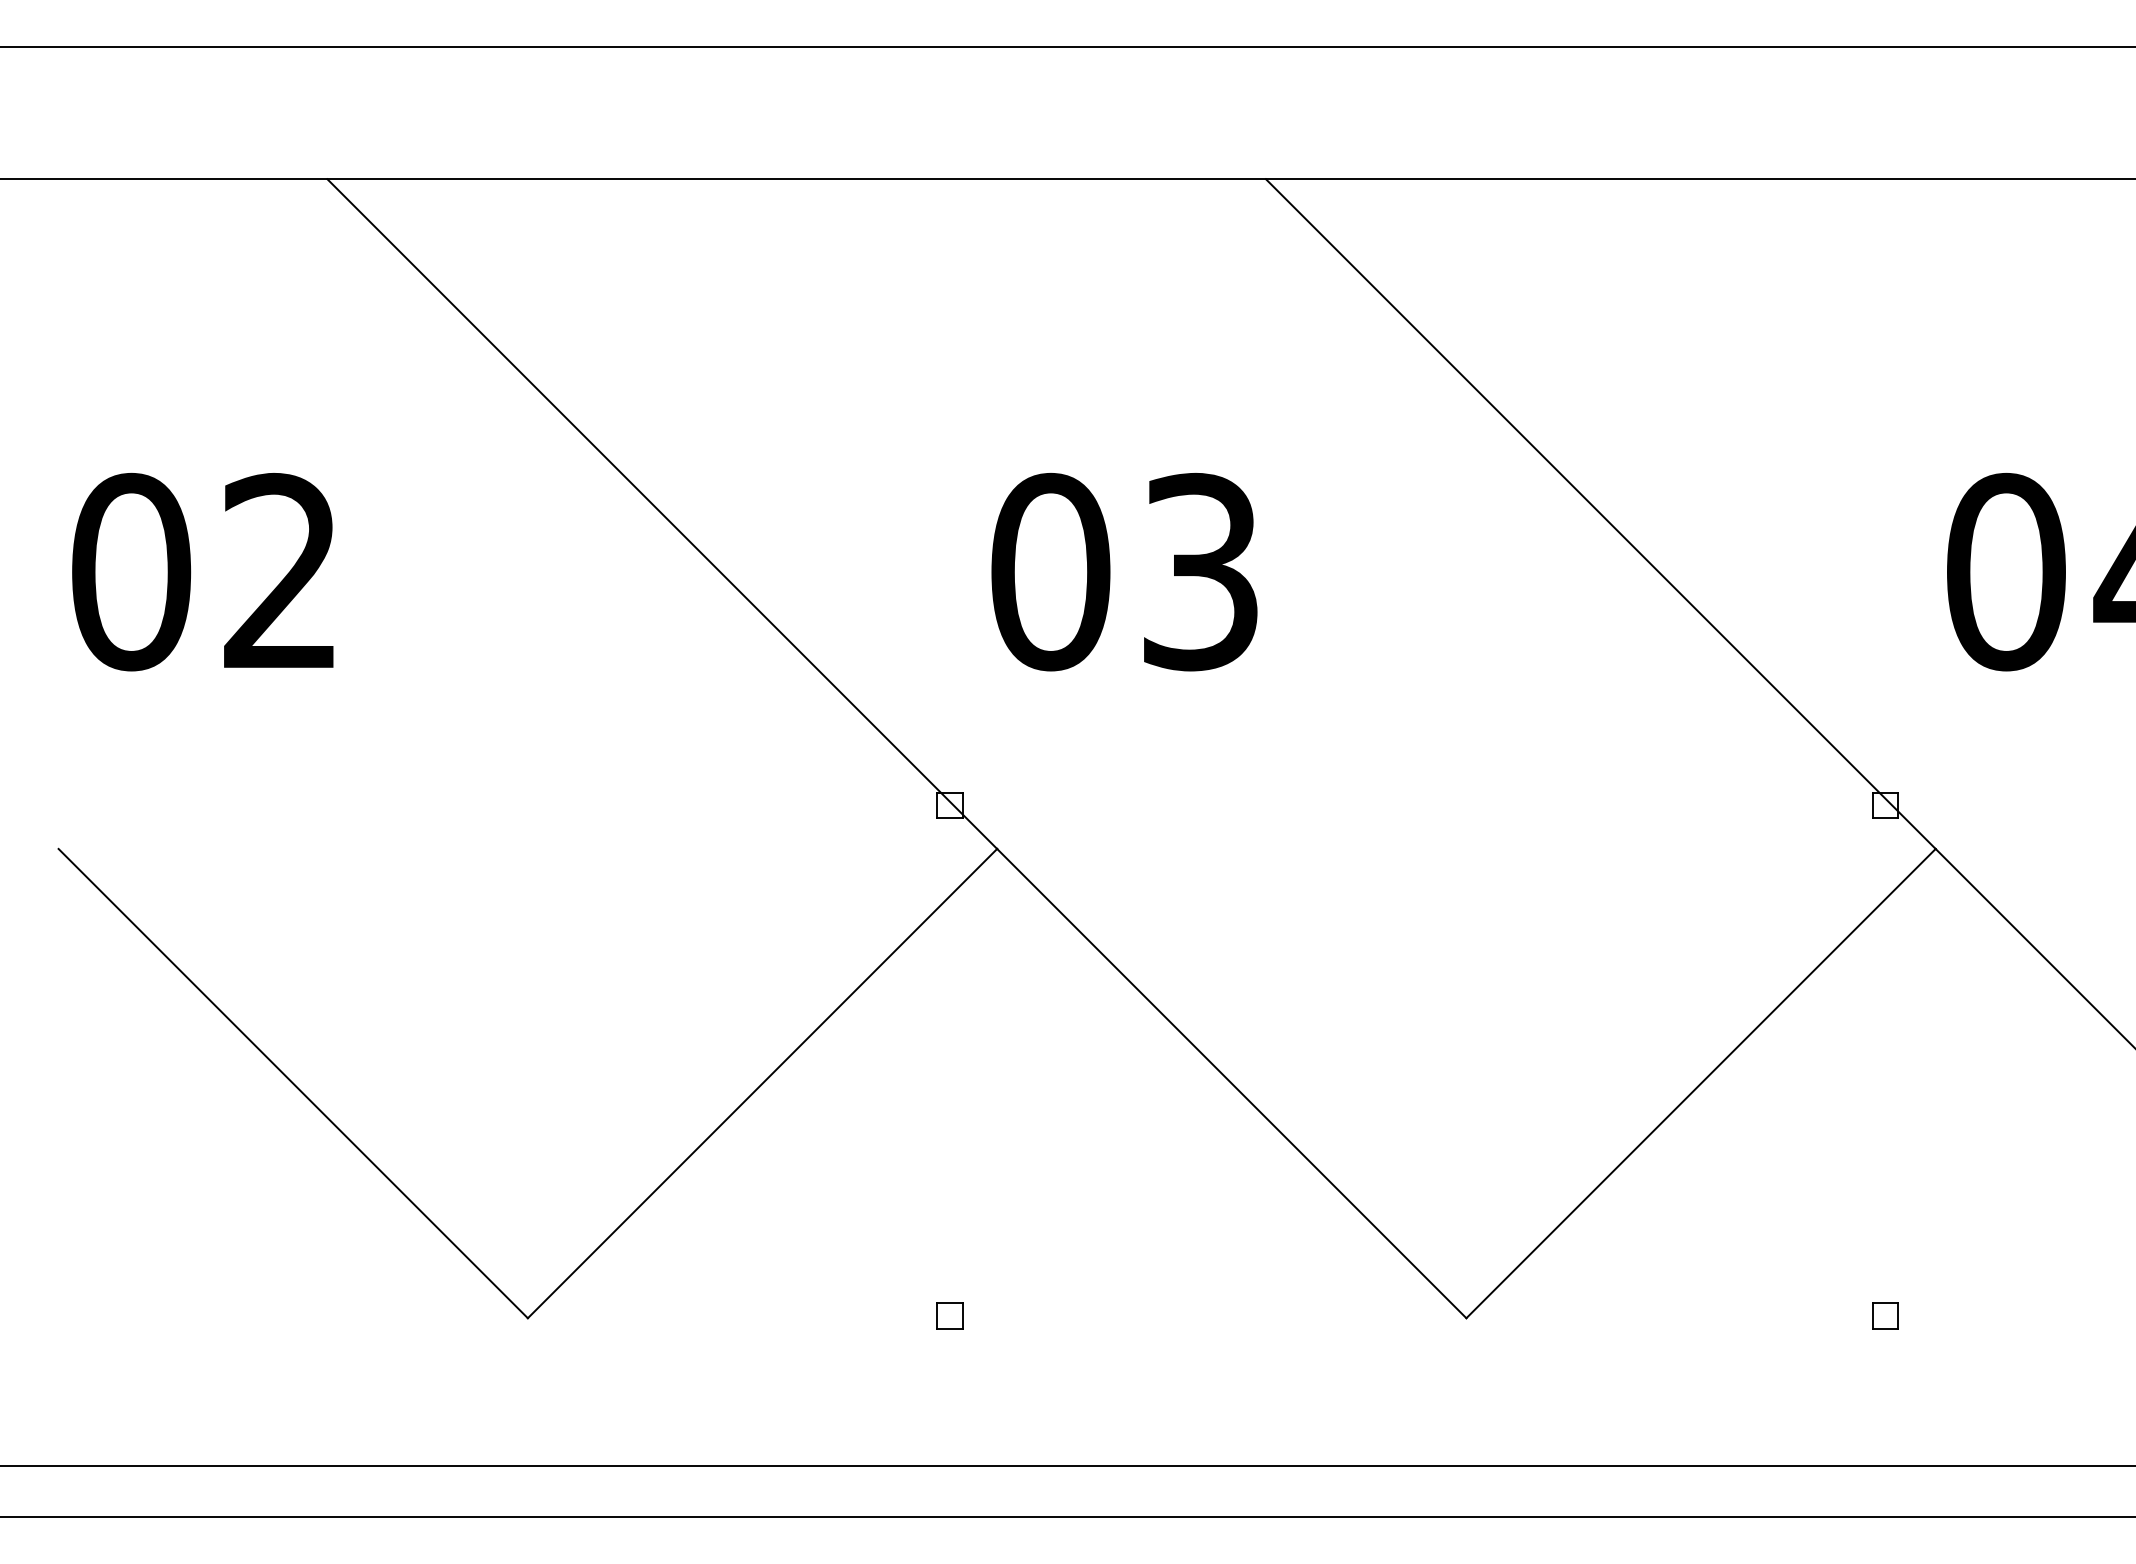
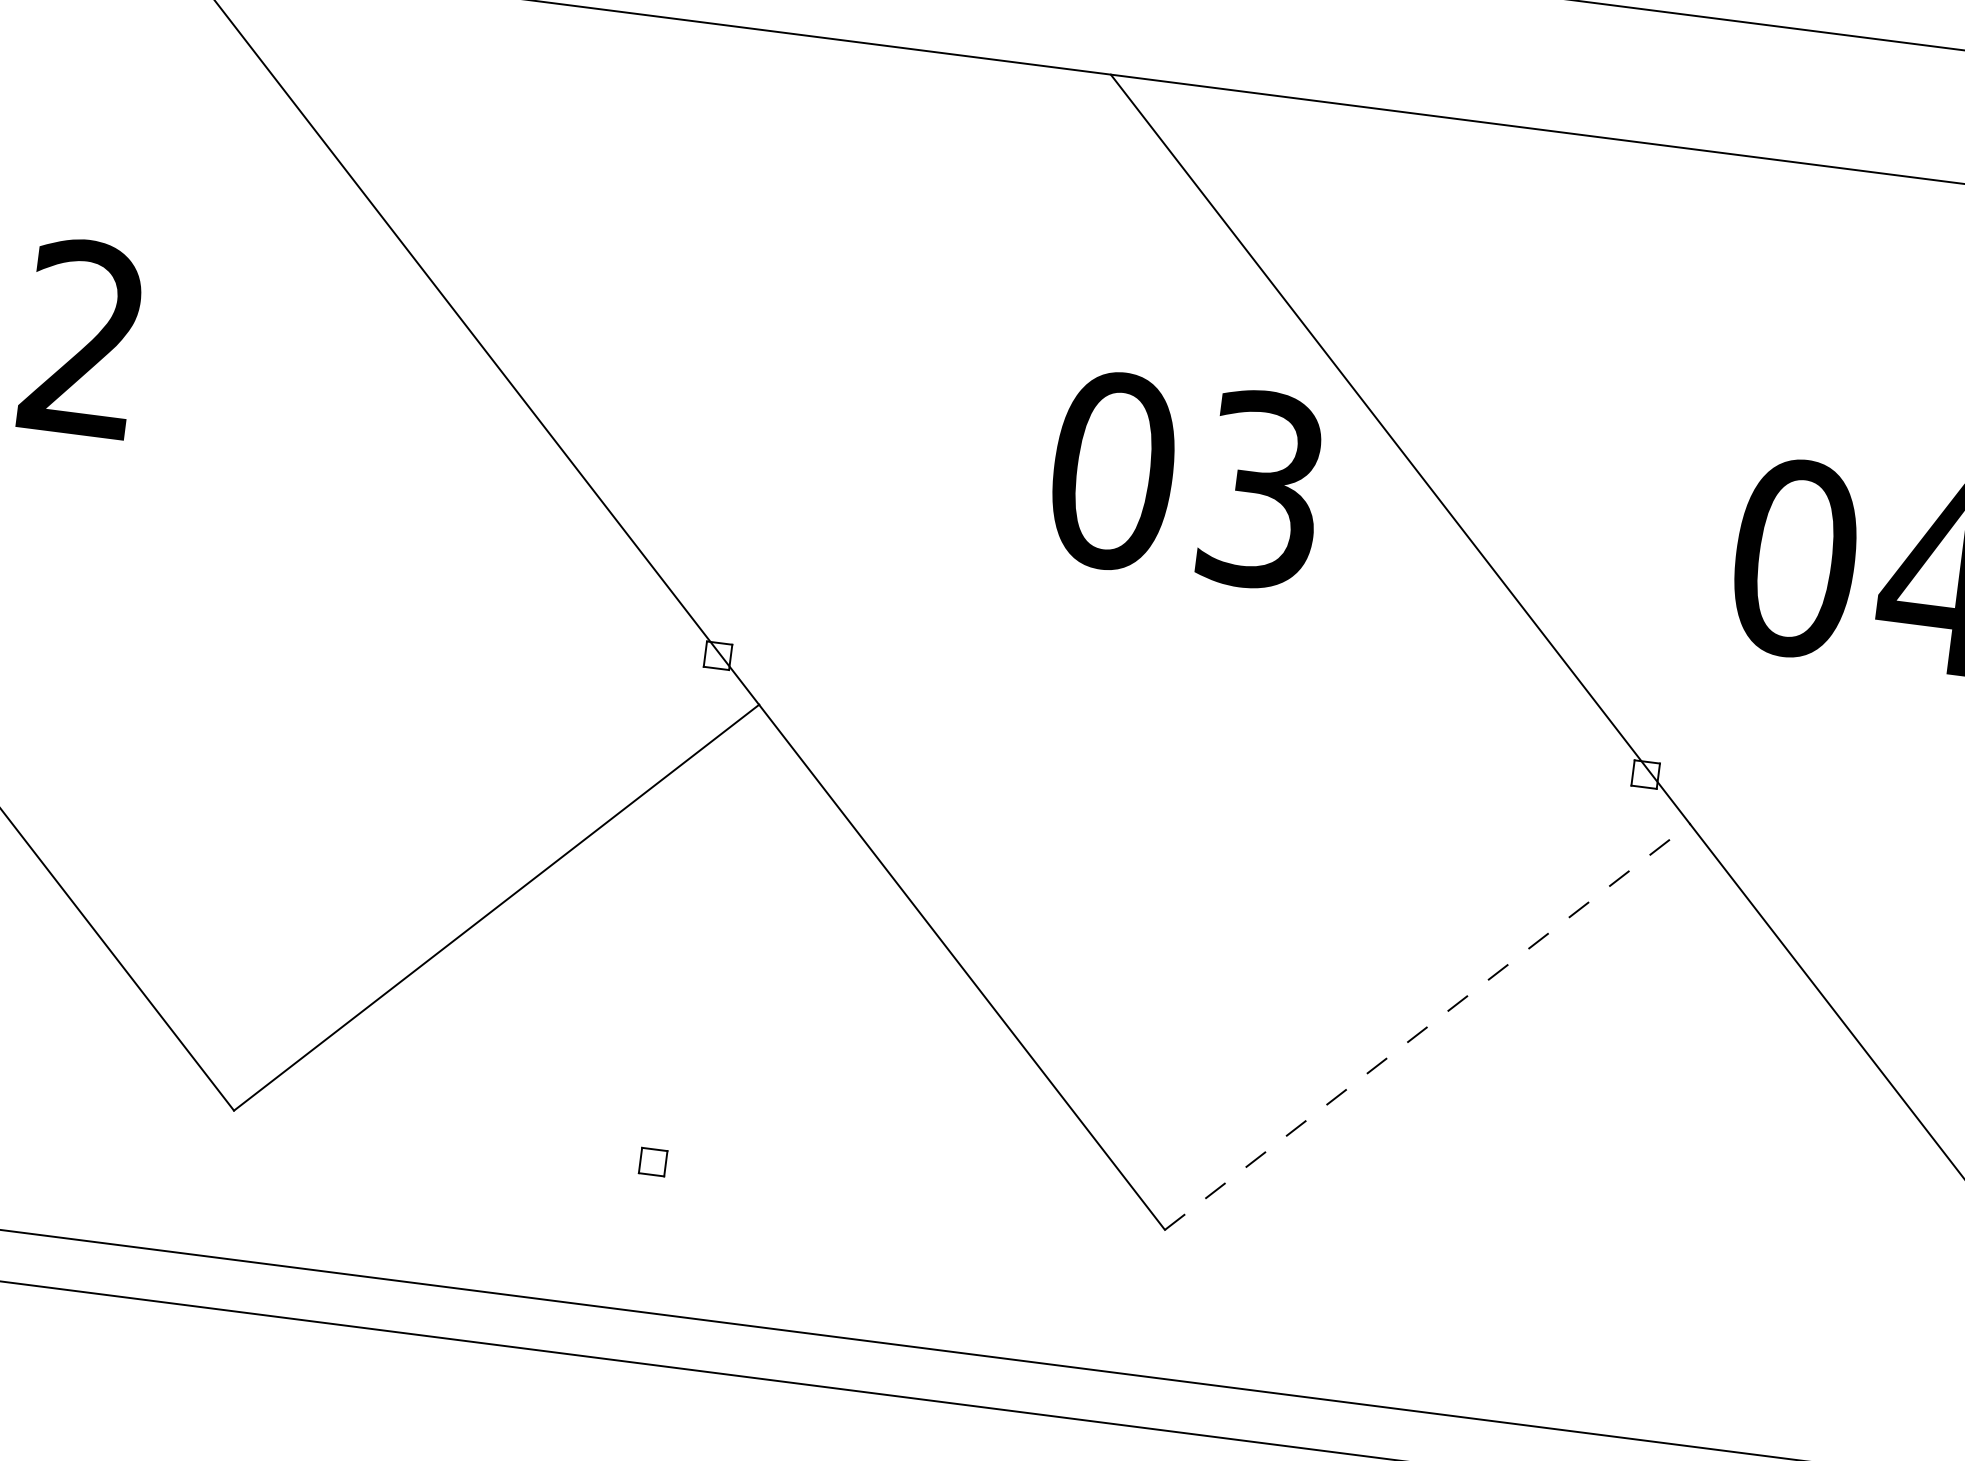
text: (1124, 572) -> (1186, 480), moved
line: (1701, 1083) -> (1427, 1026), solid -> dashed
part: (1885, 1315) -> (1580, 1280), removed

